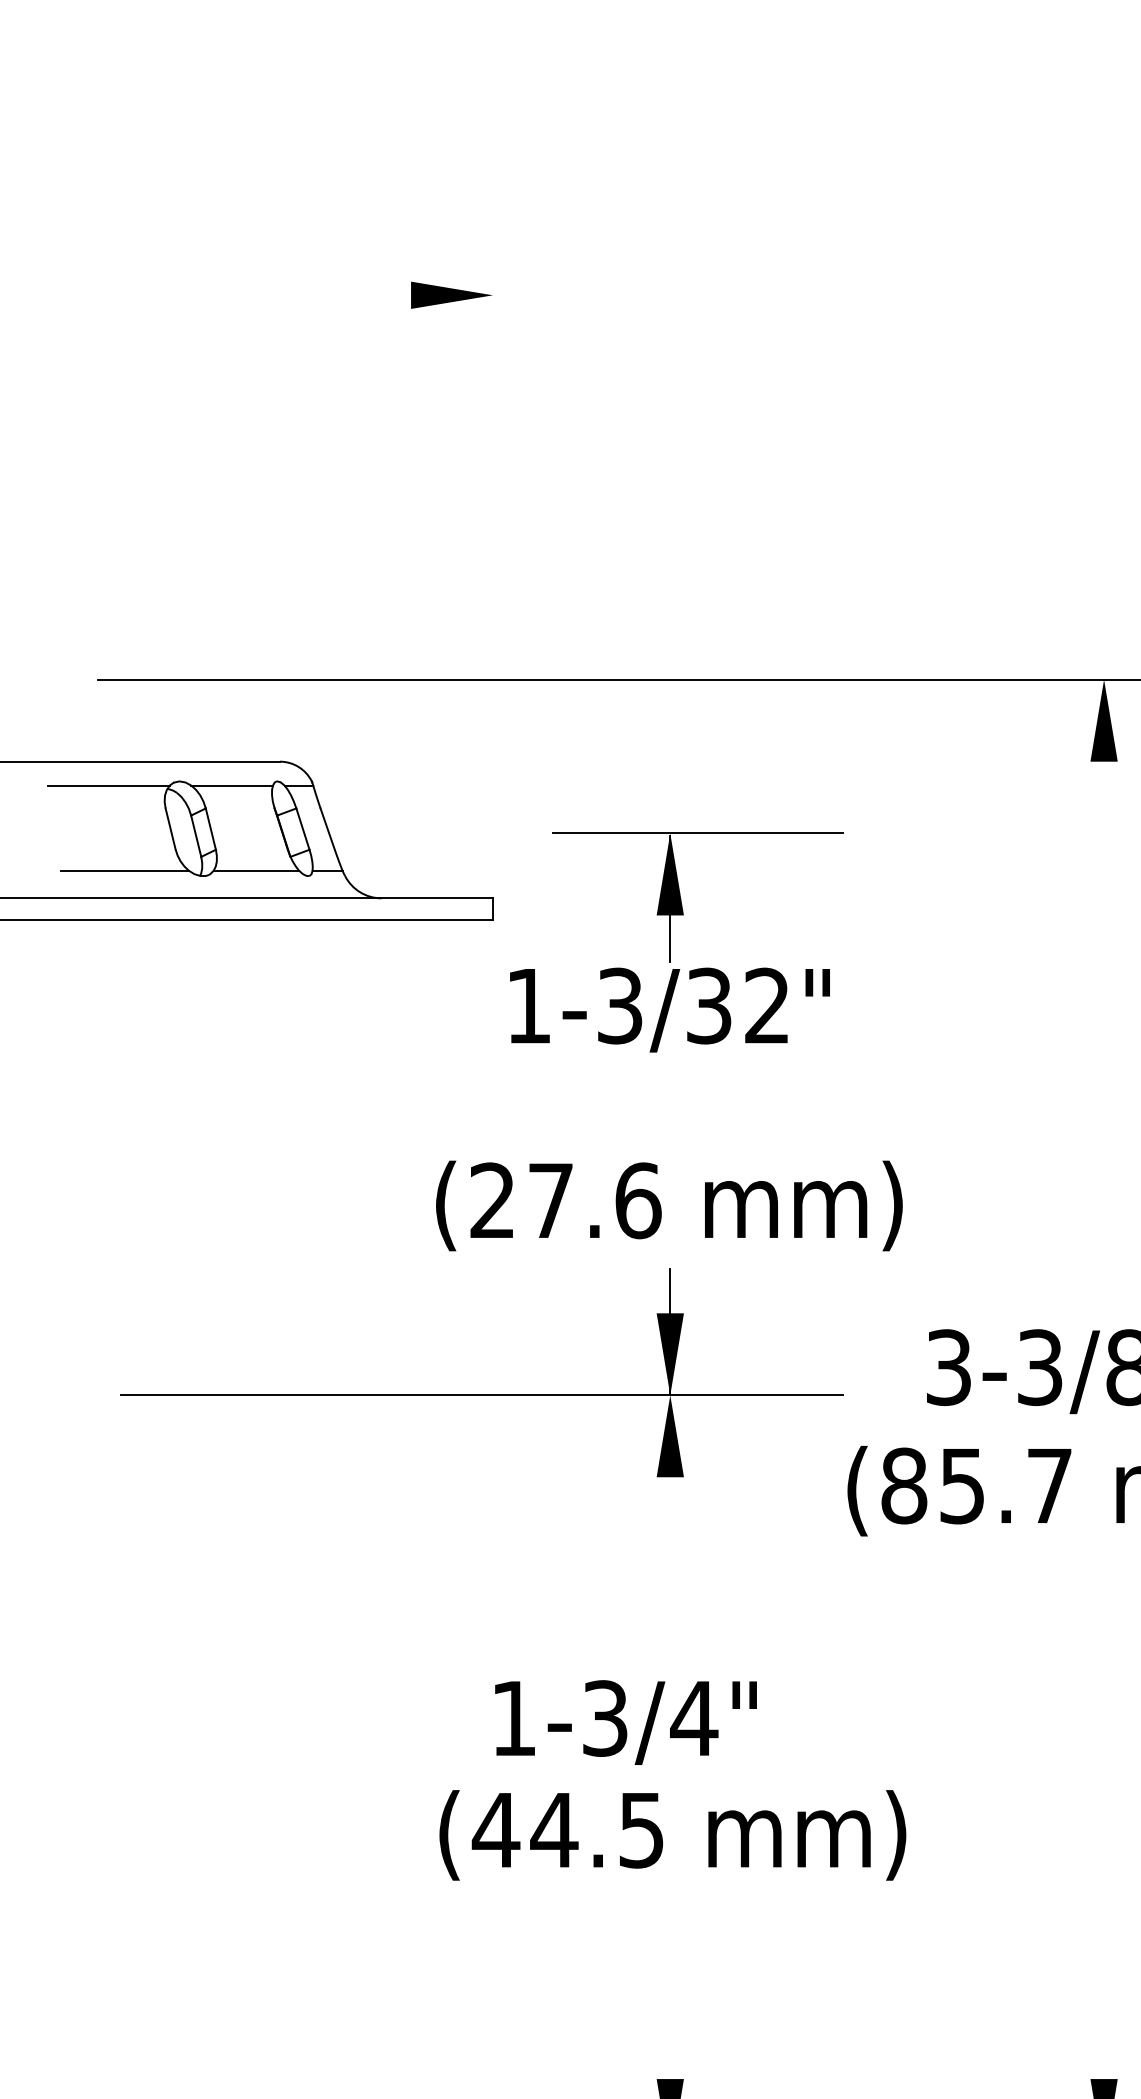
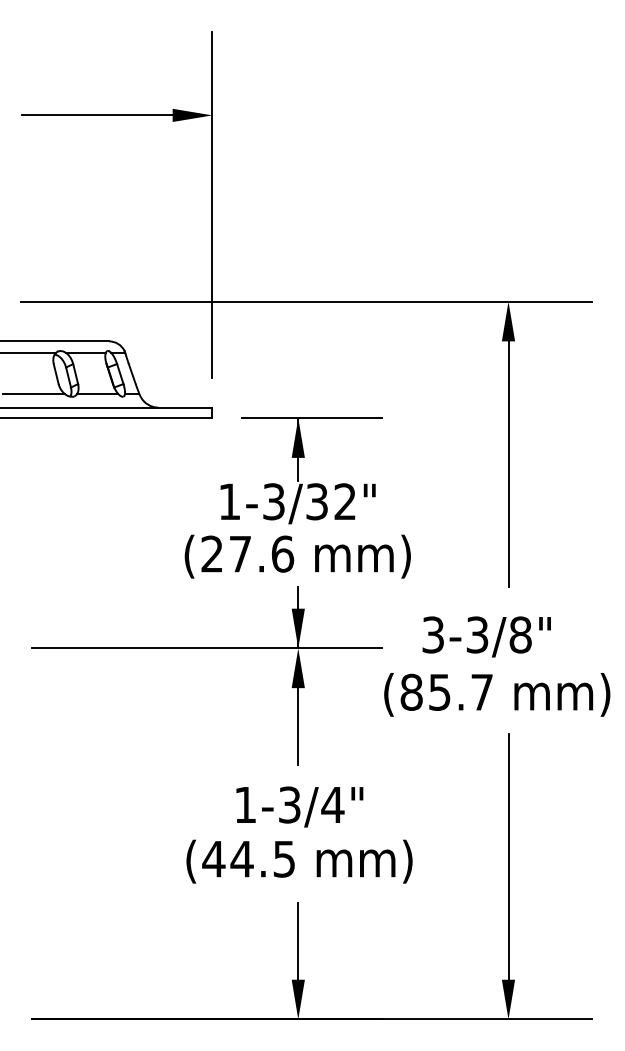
line: (253, 295) -> (96, 115), added
line: (493, 479) -> (212, 204), added
part: (676, 941) -> (301, 470), moved
line: (1104, 1015) -> (508, 464), added
line: (670, 1556) -> (298, 726), added
text: (625, 1721) -> (299, 806), moved
line: (1104, 1824) -> (508, 856), added
line: (670, 2000) -> (298, 941), added

